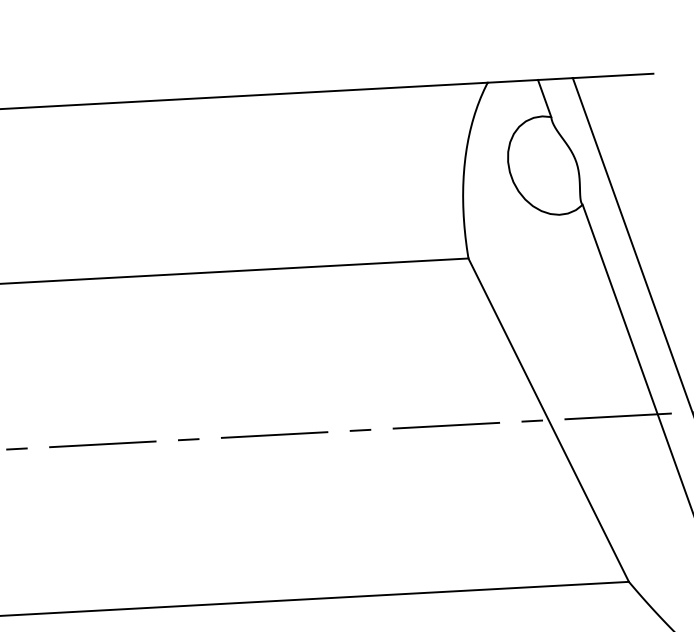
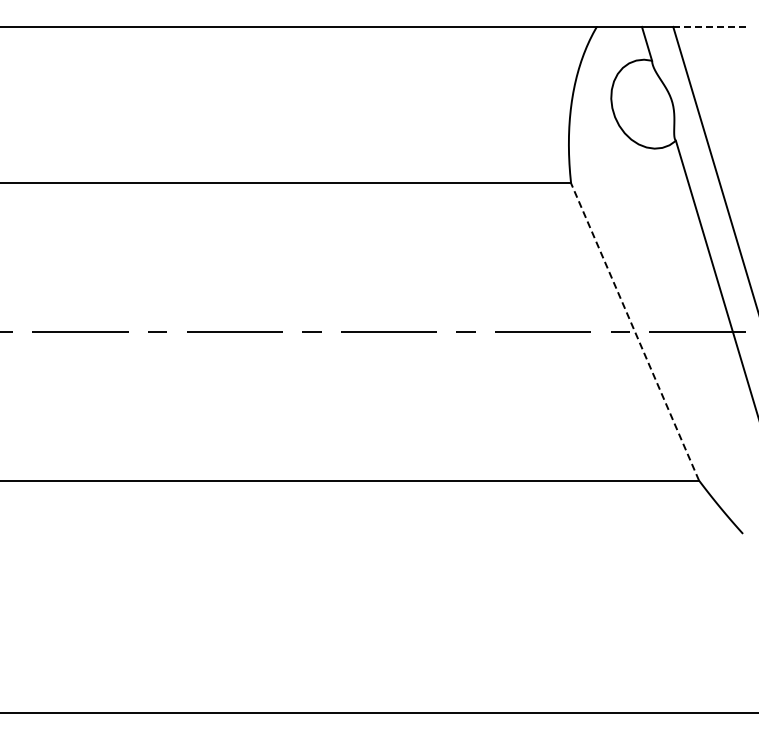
line: (613, 75) -> (709, 26), solid -> dashed
line: (549, 419) -> (635, 331), solid -> dashed

